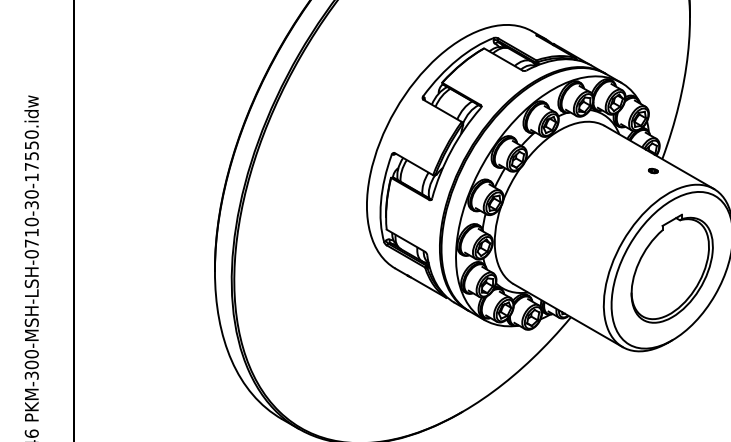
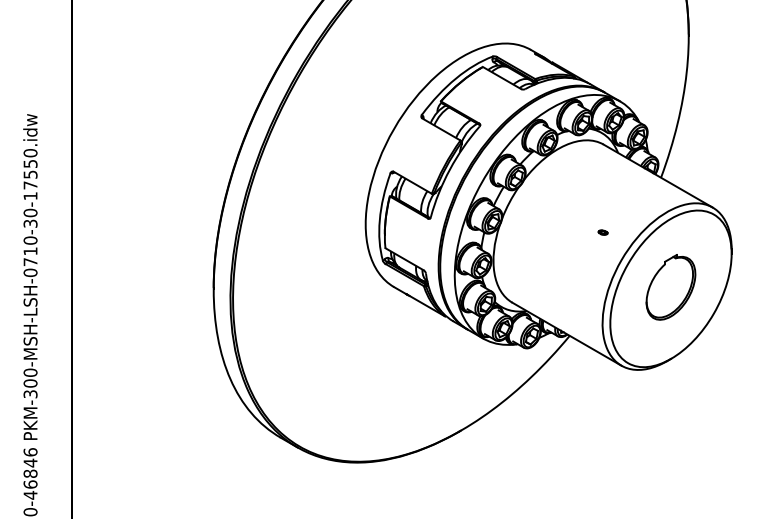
part: (652, 170) -> (602, 232), moved
part: (671, 268) -> (670, 287), size x0.6

